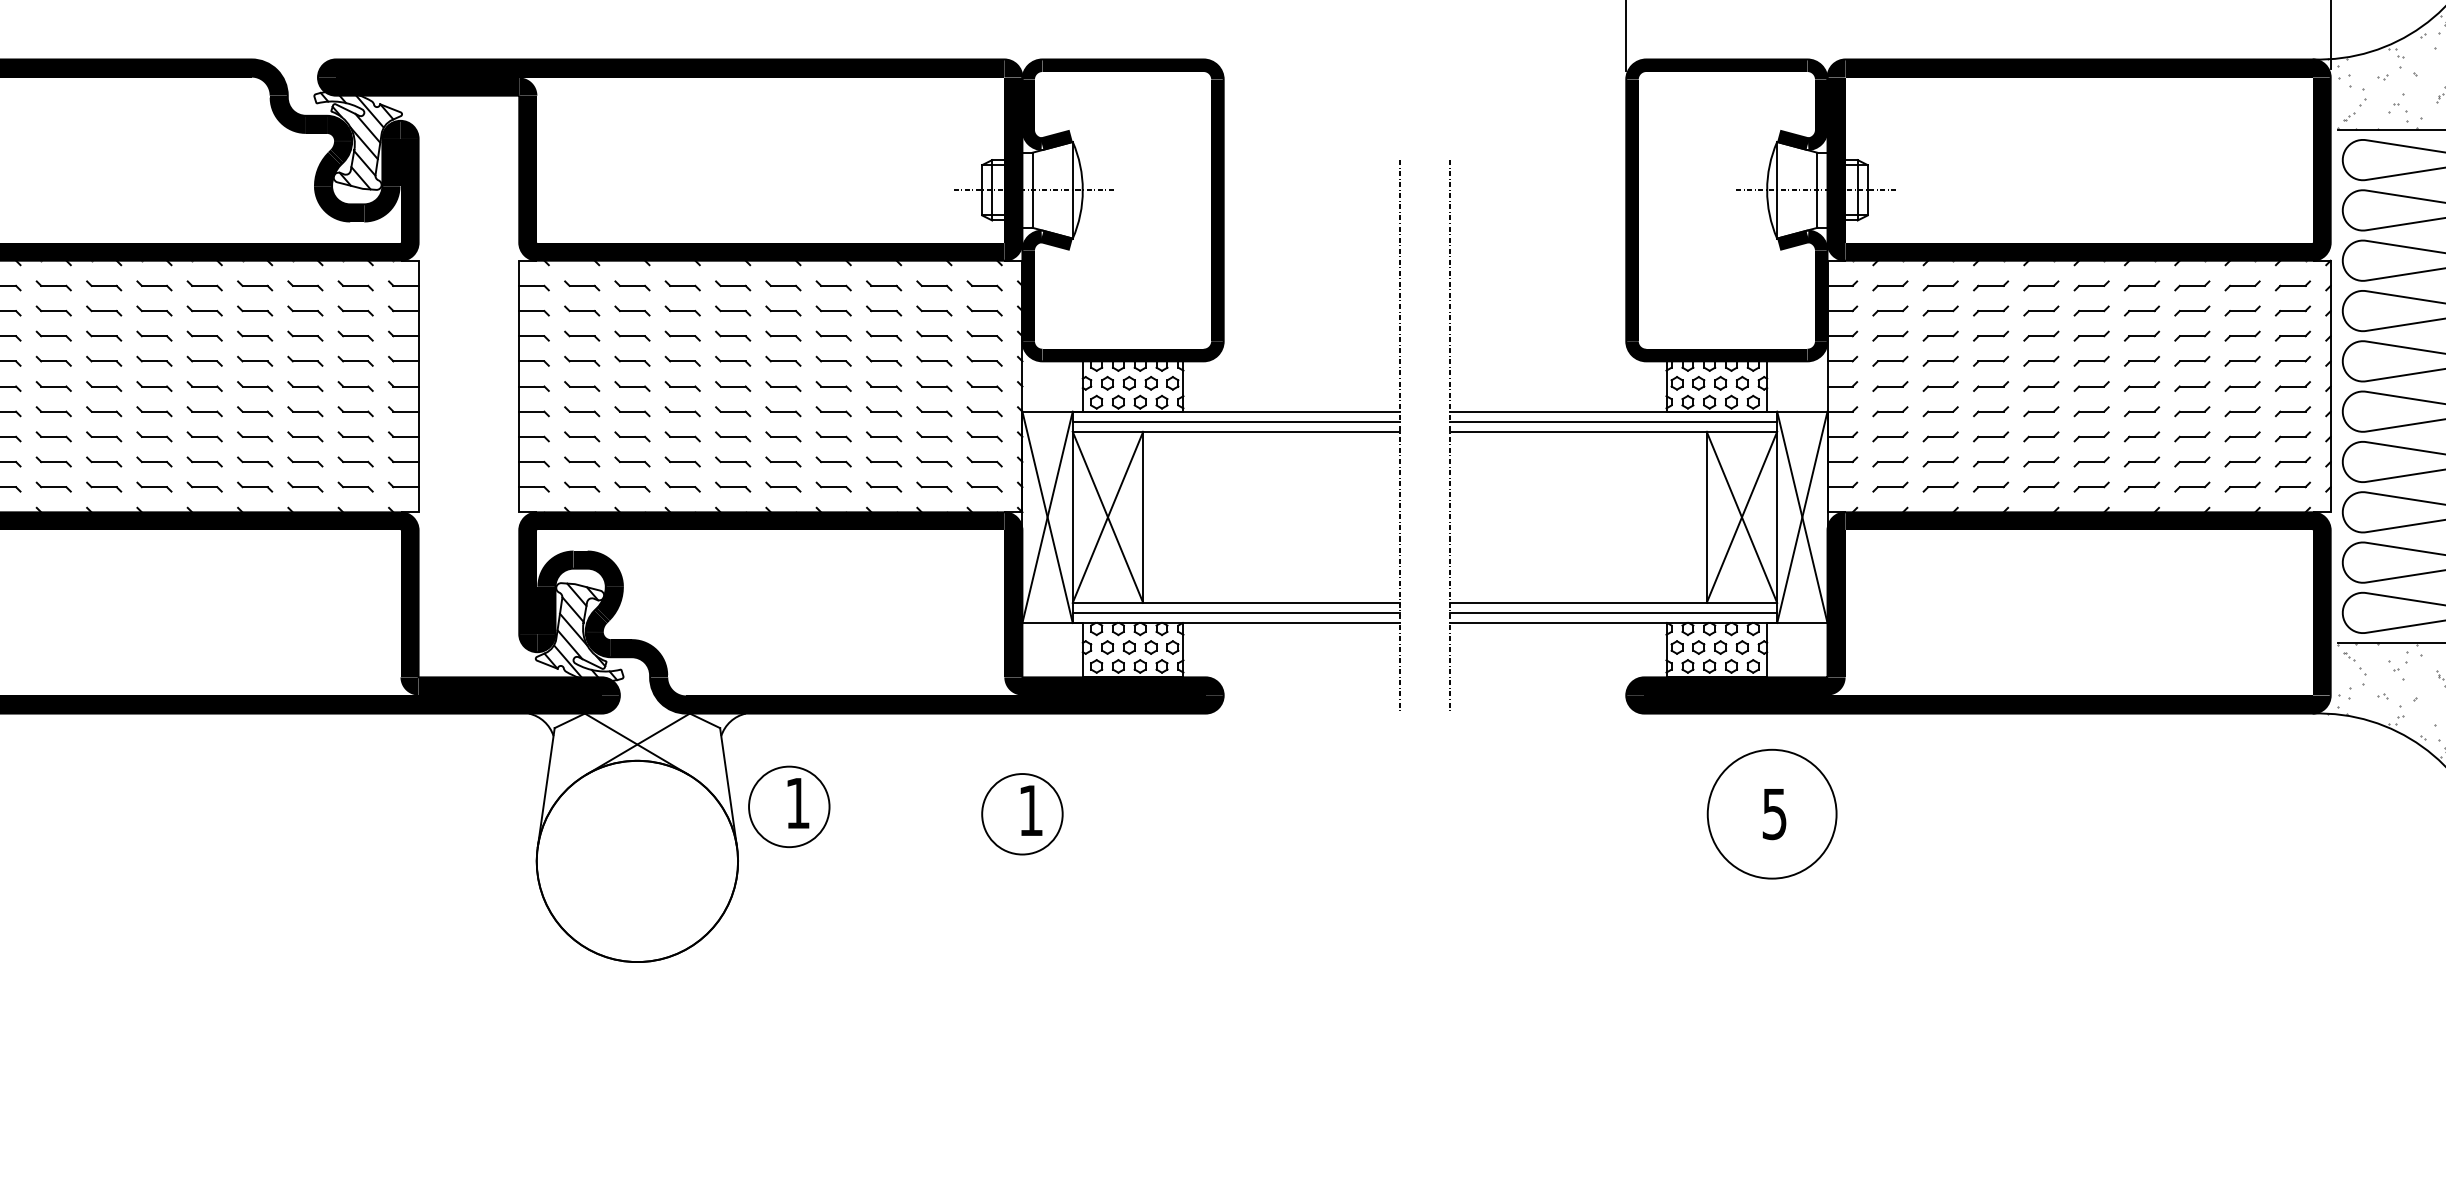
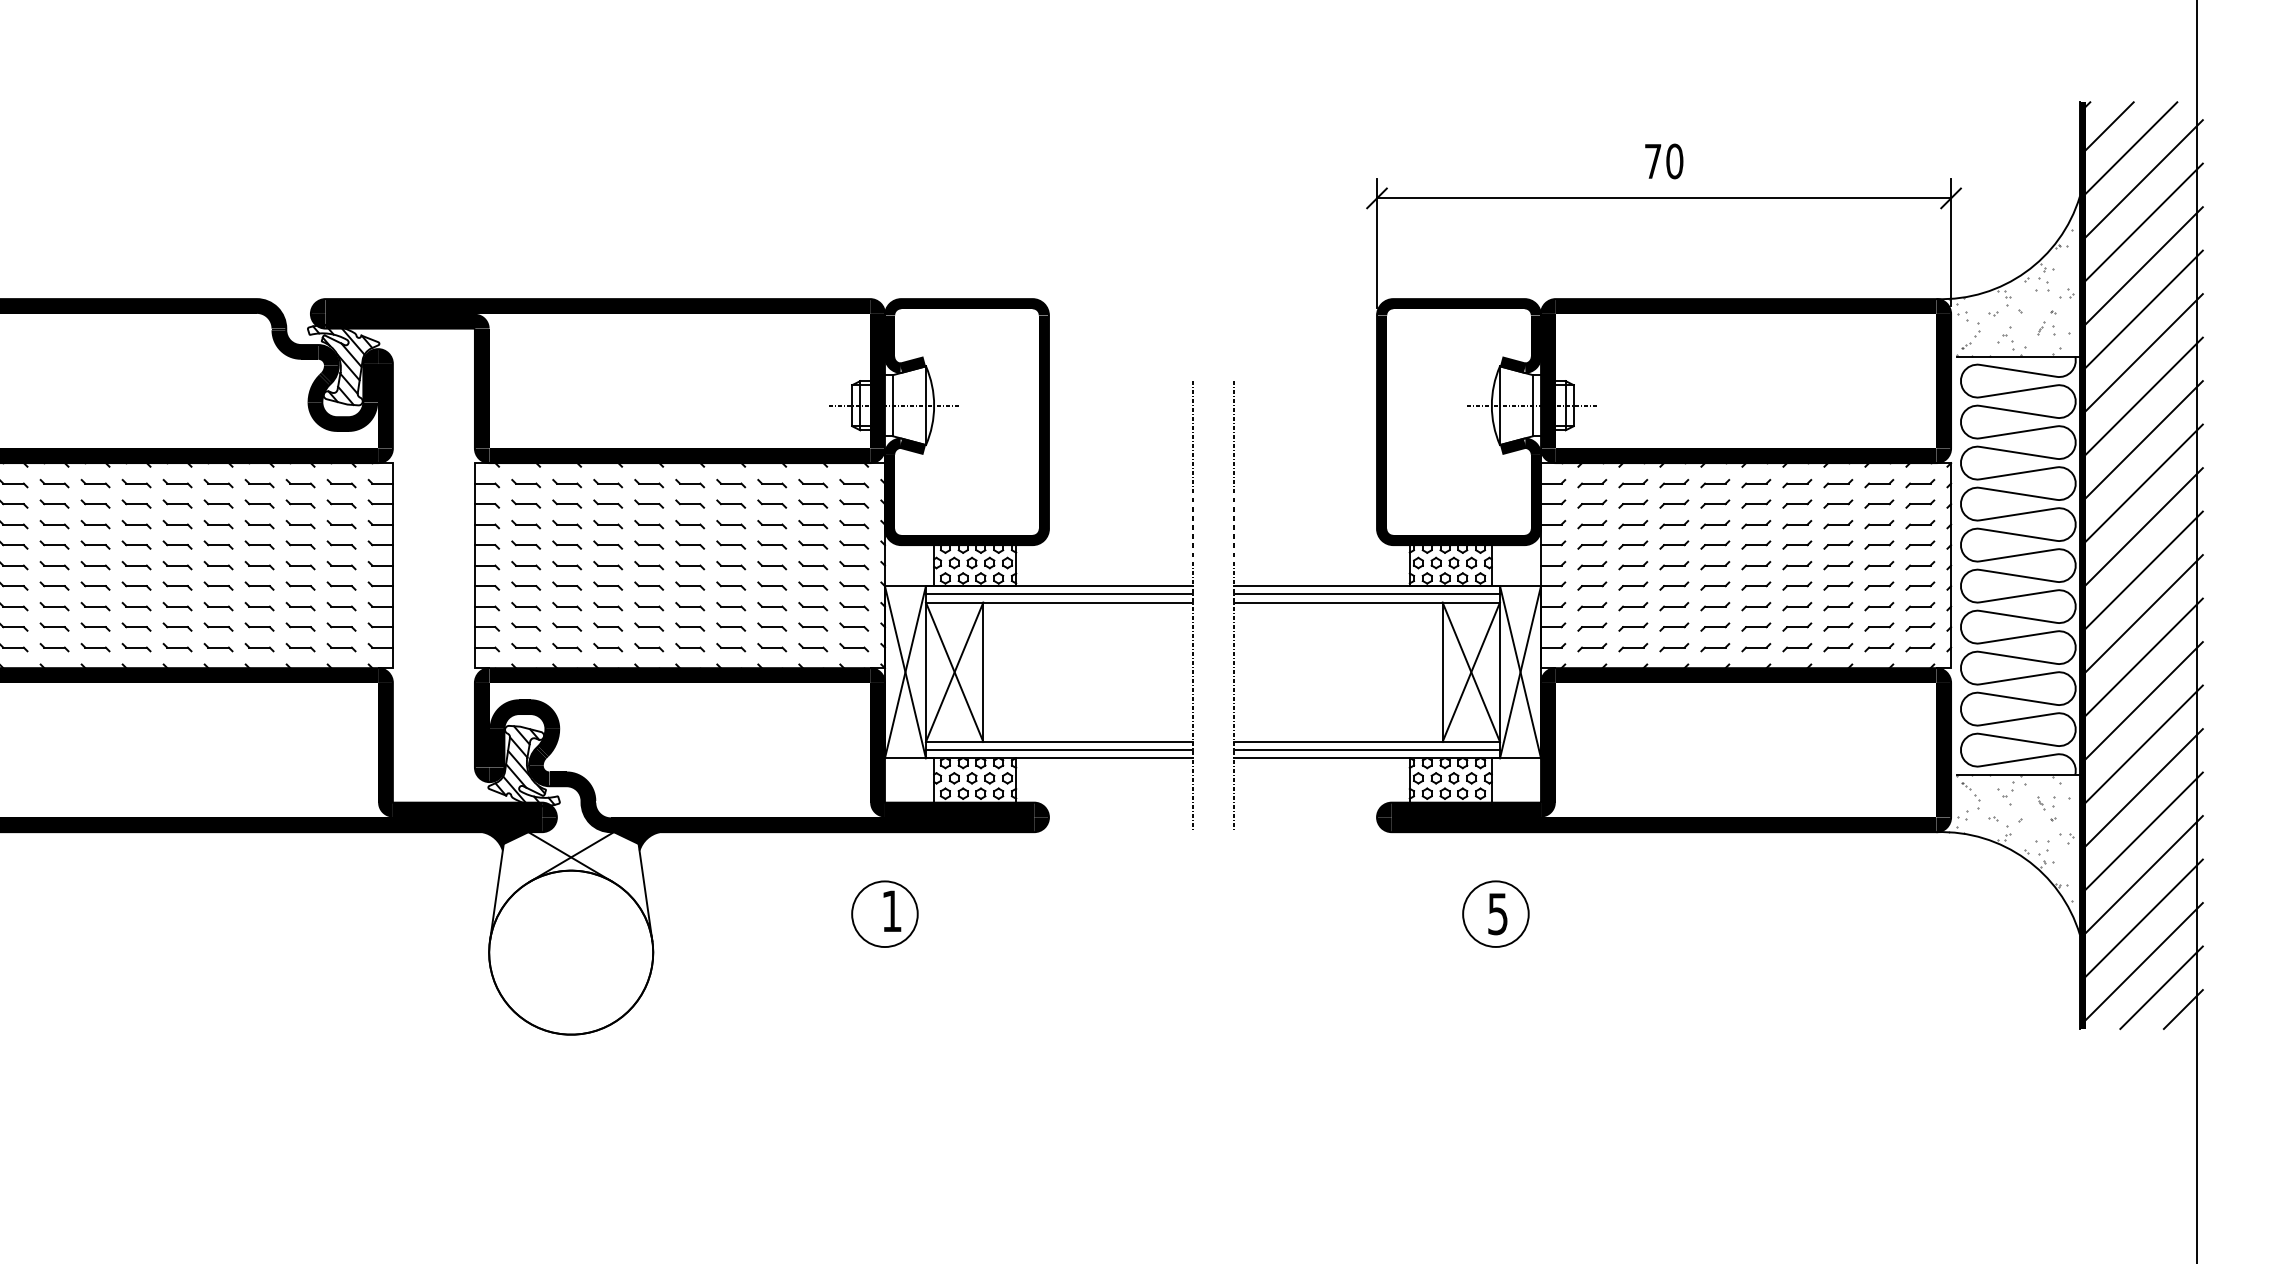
fill: (556, 725) -> (505, 841), added
fill: (717, 725) -> (636, 841), added
part: (788, 806) -> (694, 907), removed
circle: (1771, 813) -> (1495, 913), size x0.62

